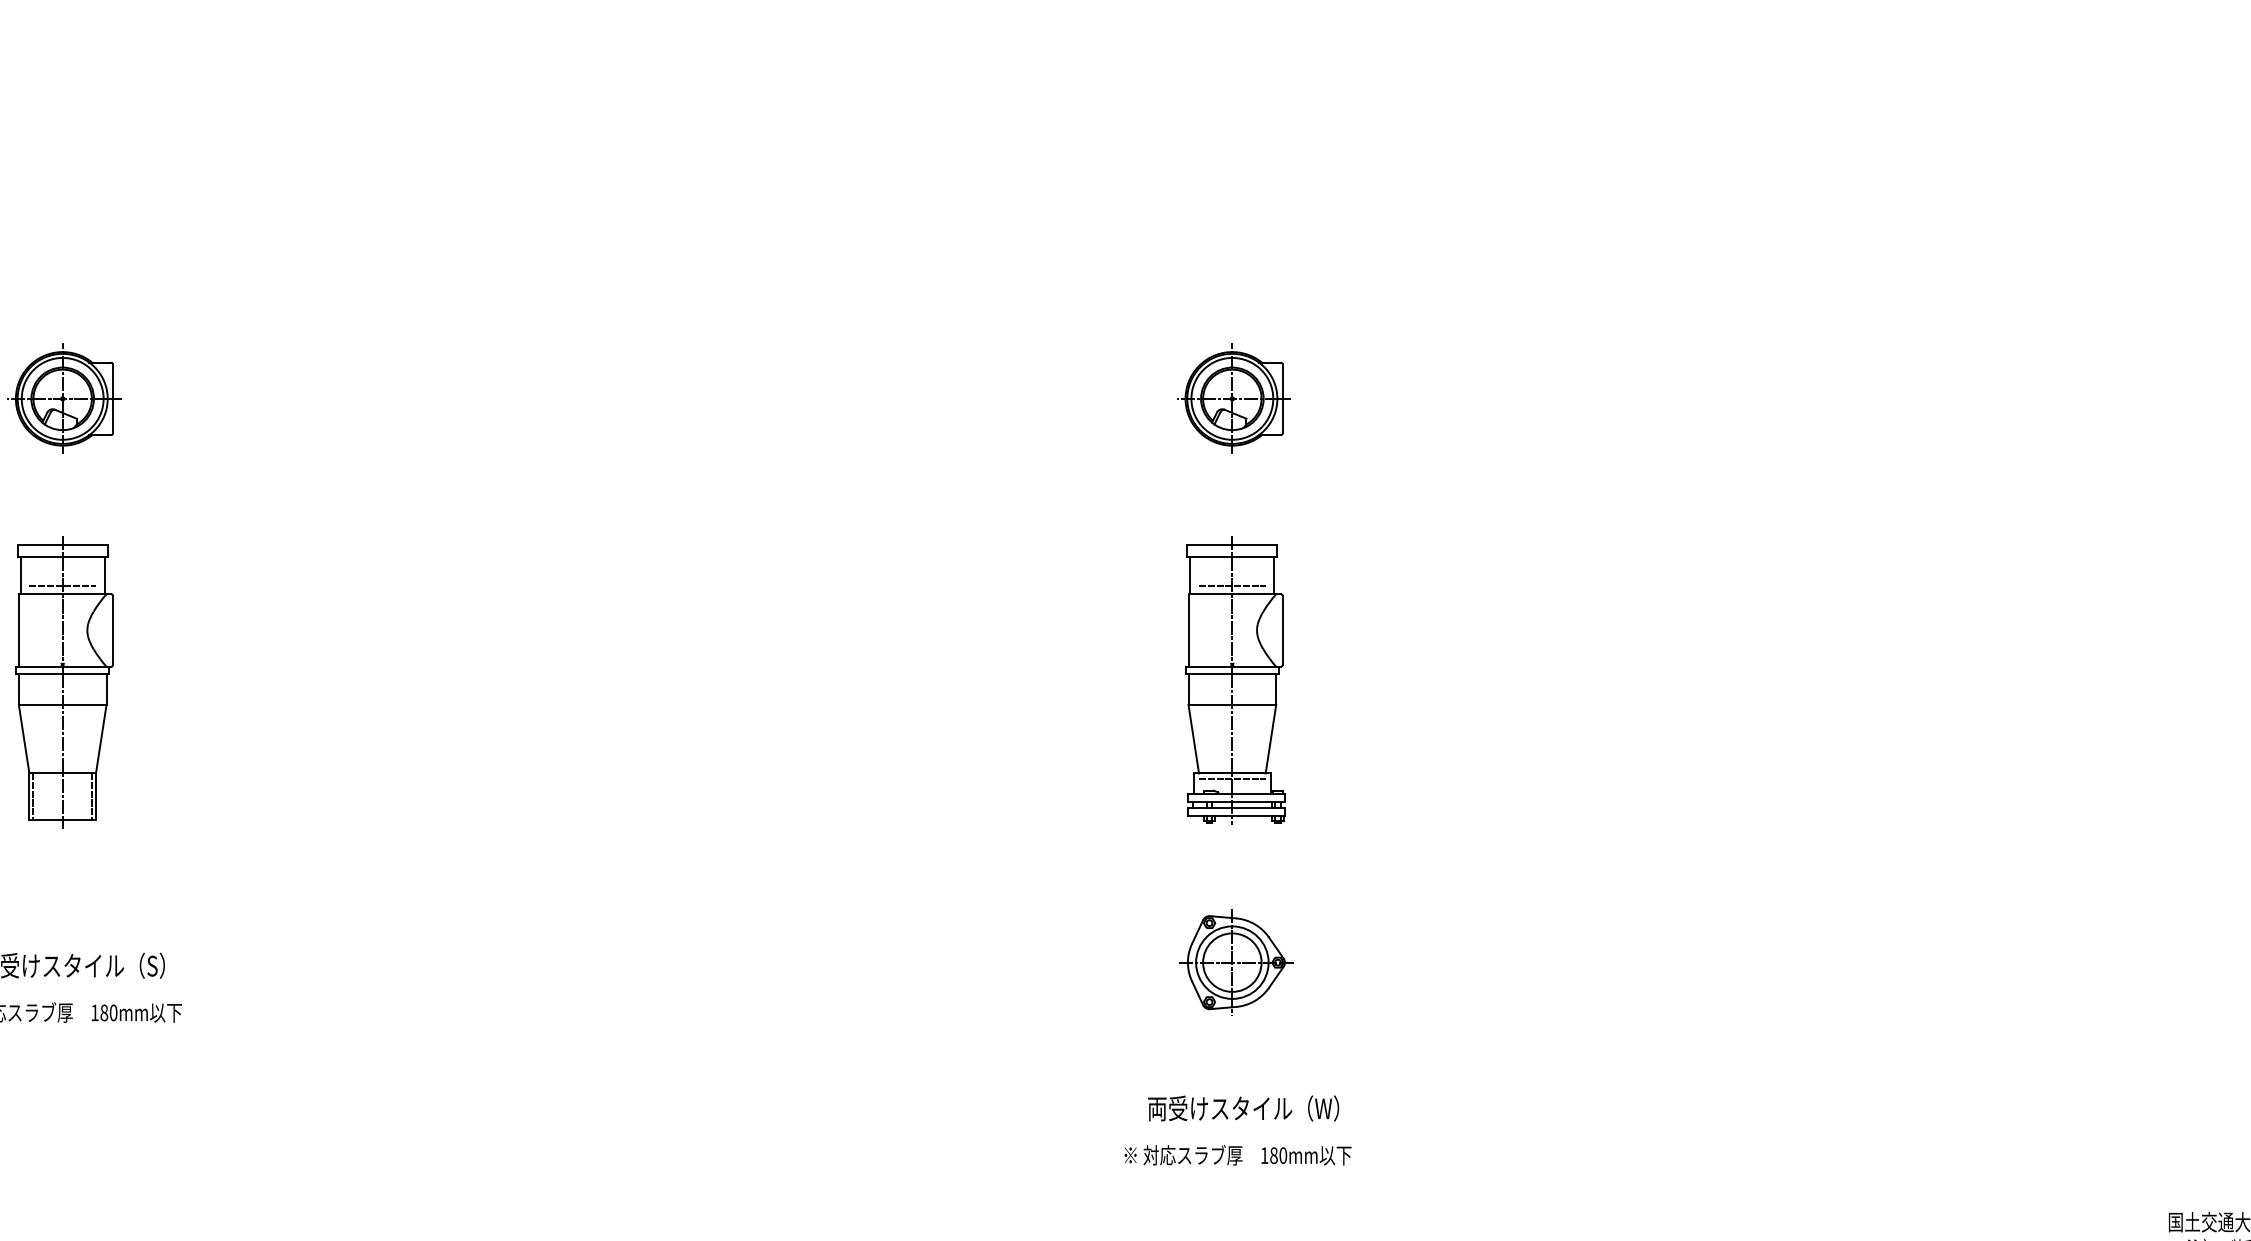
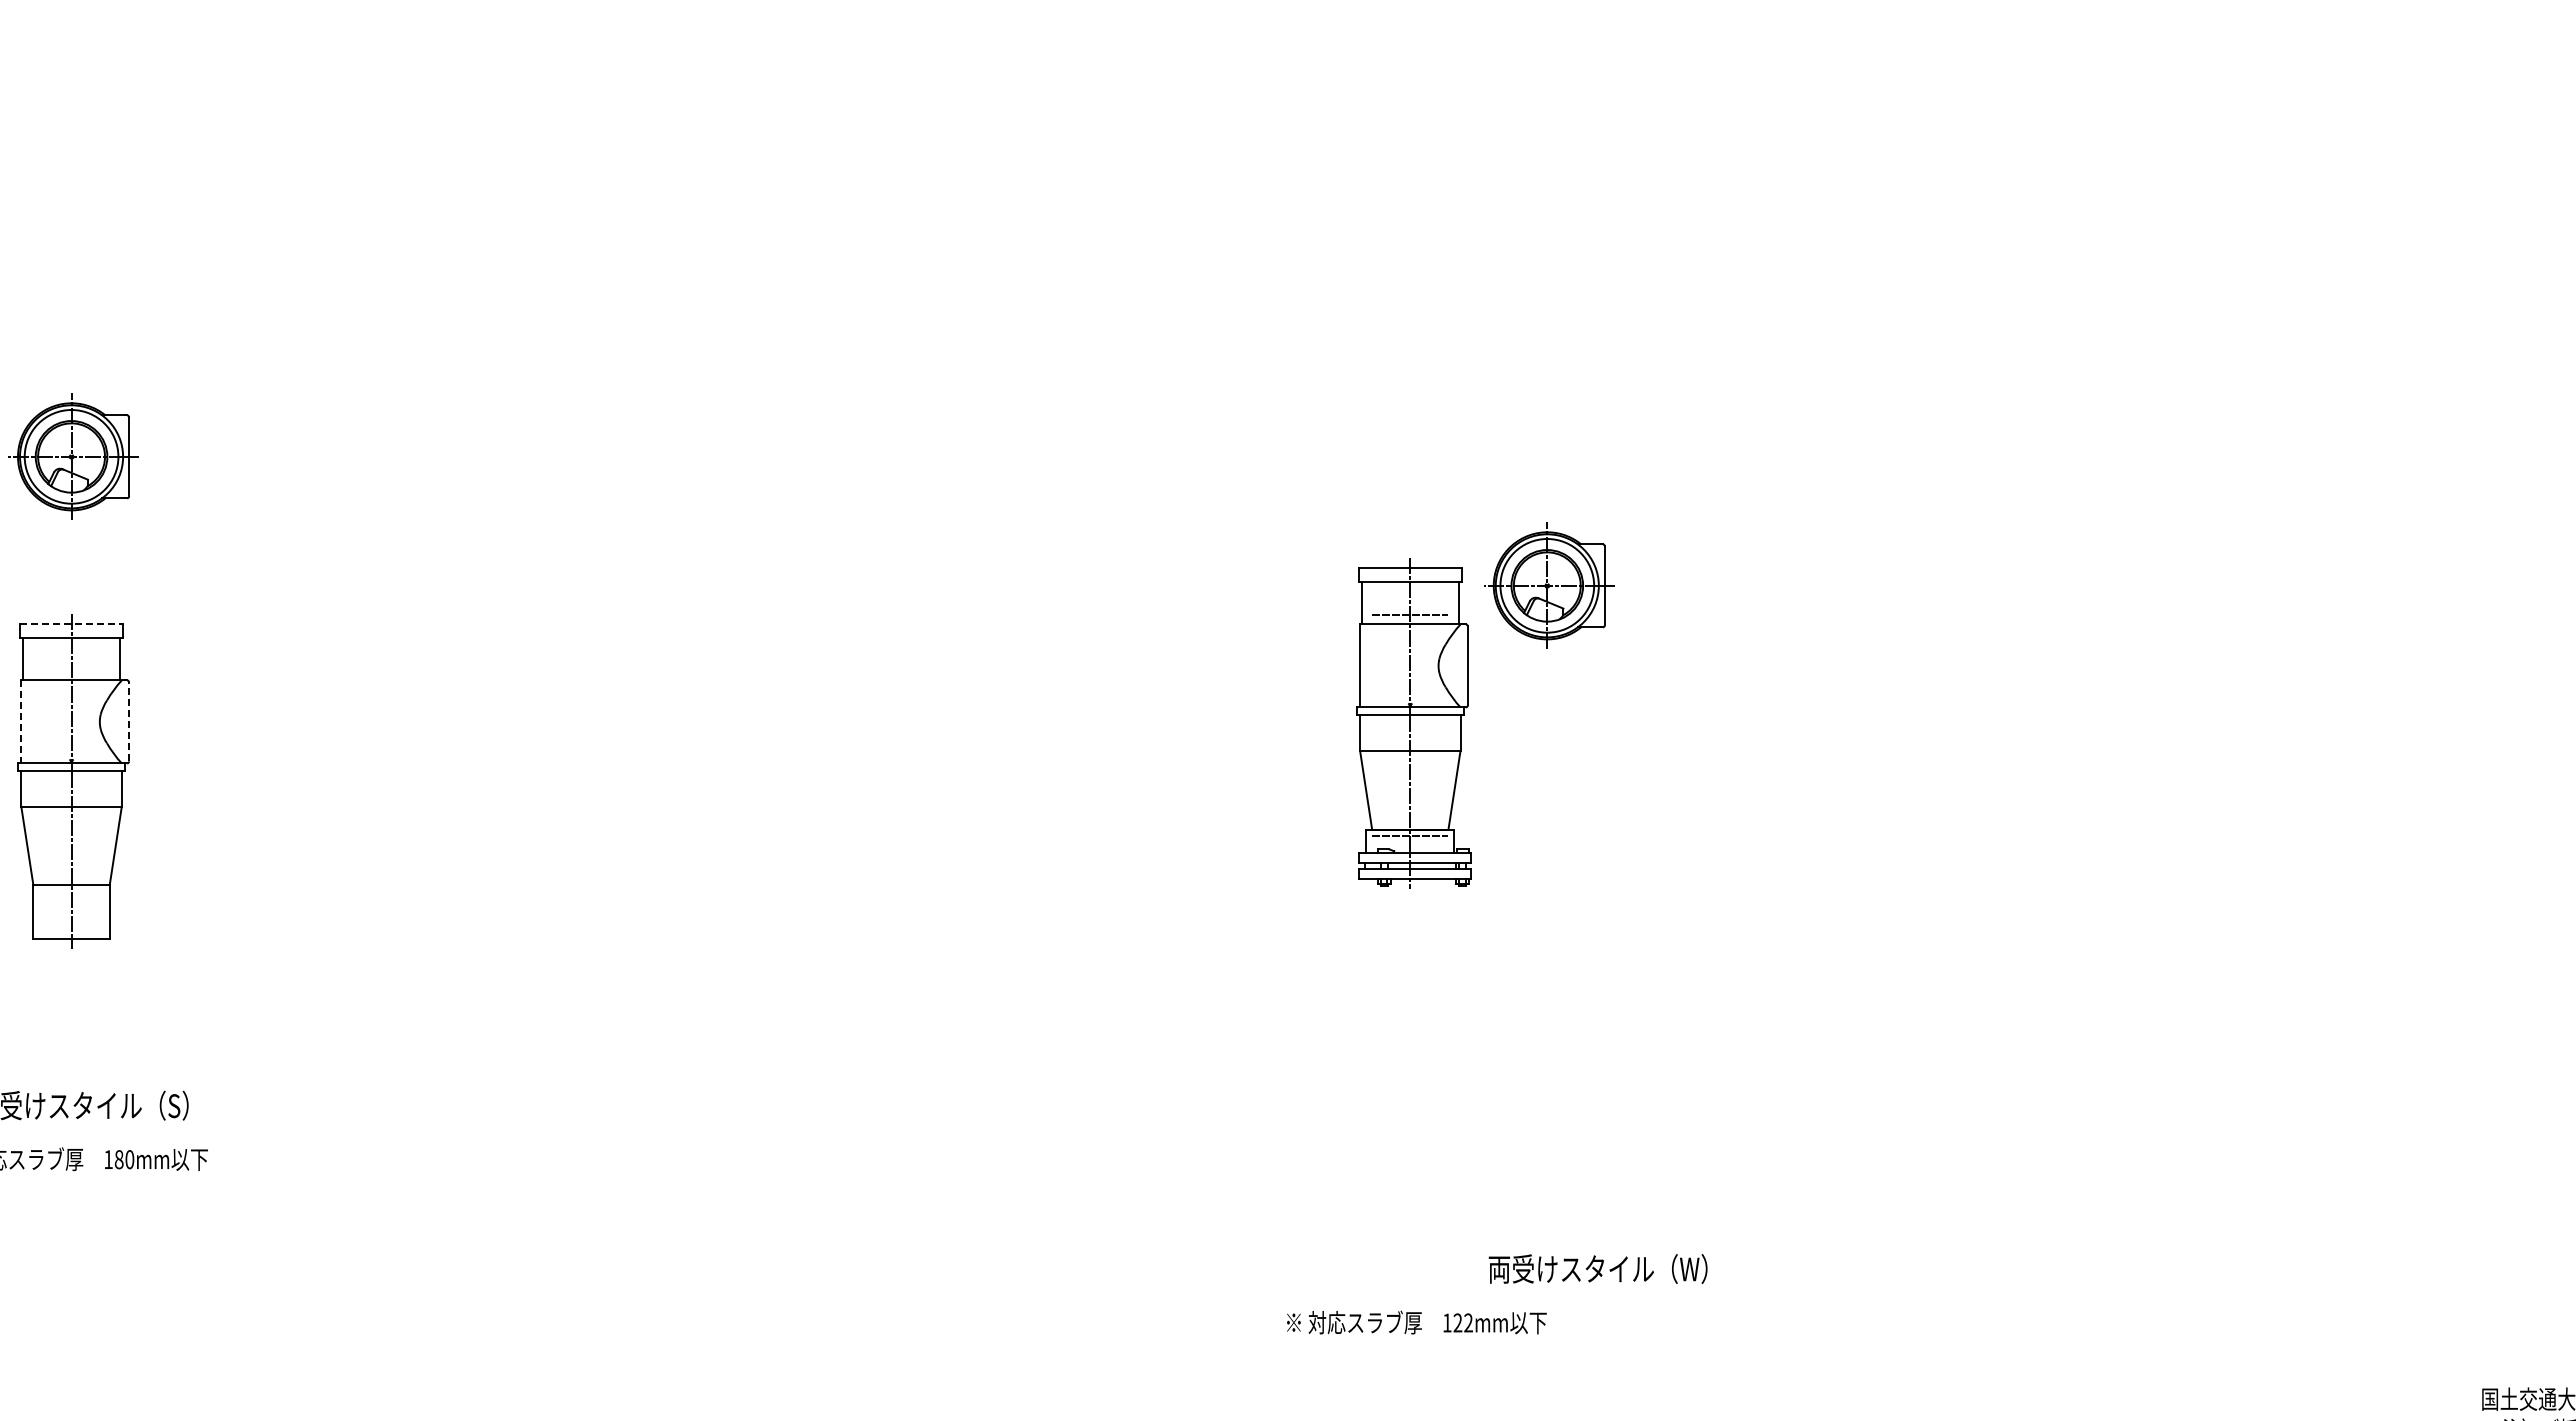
part: (1234, 398) -> (1549, 585), moved
line: (62, 545) -> (71, 624), solid -> dashed
line: (62, 586) -> (71, 671), removed
line: (18, 630) -> (21, 721), solid -> dashed
line: (113, 630) -> (129, 721), solid -> dashed
part: (1235, 680) -> (1413, 723), moved
line: (33, 796) -> (38, 911), removed
line: (92, 796) -> (105, 911), removed
part: (1236, 962) -> (1414, 1101), removed
text: (1243, 1108) -> (1597, 1268), moved
text: (1277, 1155) -> (1462, 1322), 180mm -> 122mm

